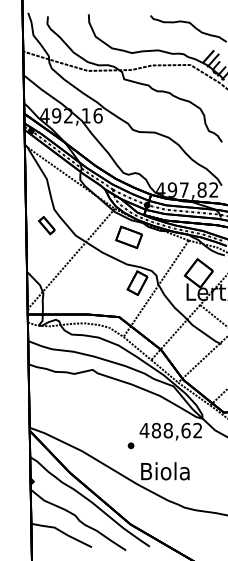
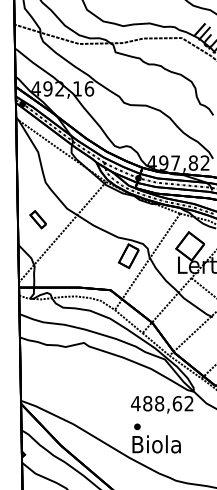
part: (46, 225) -> (37, 219), moved
part: (128, 237) -> (119, 210), removed
part: (130, 445) -> (136, 426), moved

